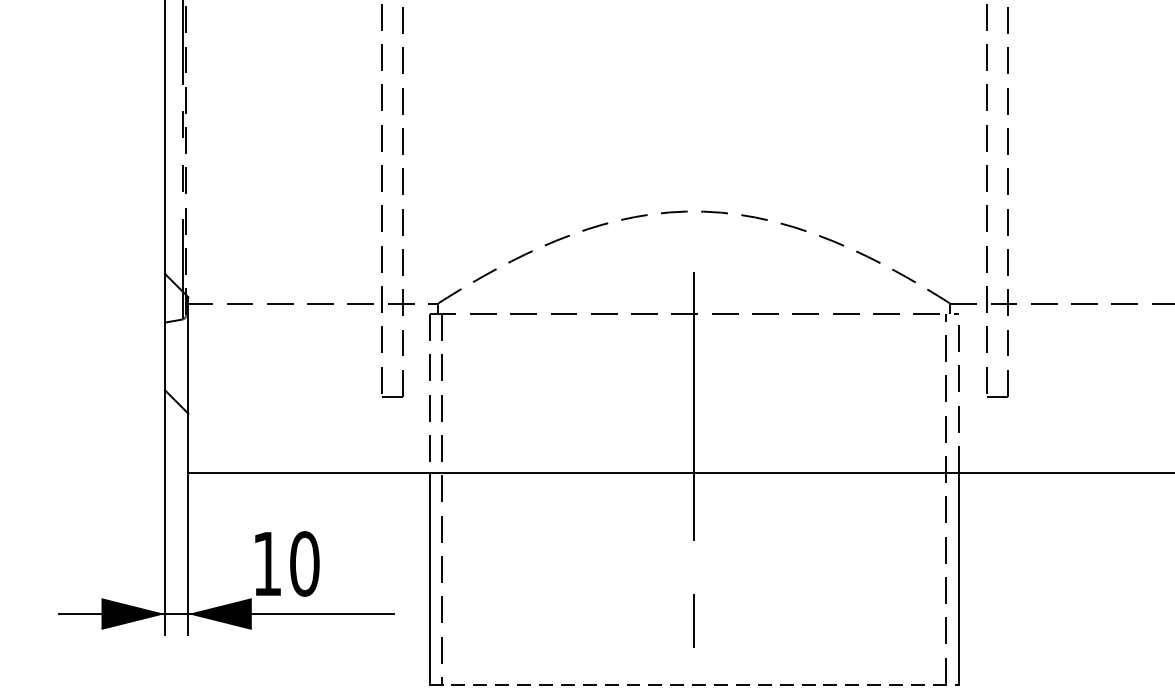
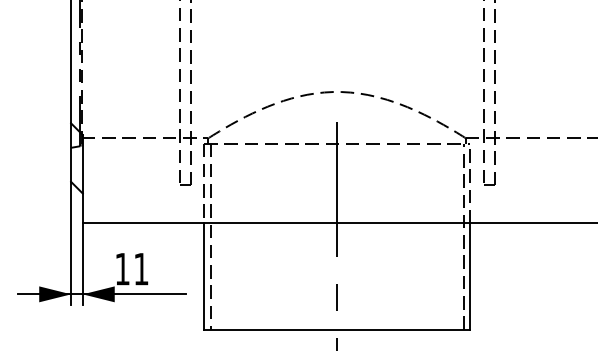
text: (305, 562) -> (141, 268), 10 -> 11
line: (694, 683) -> (337, 329), dashed -> solid

